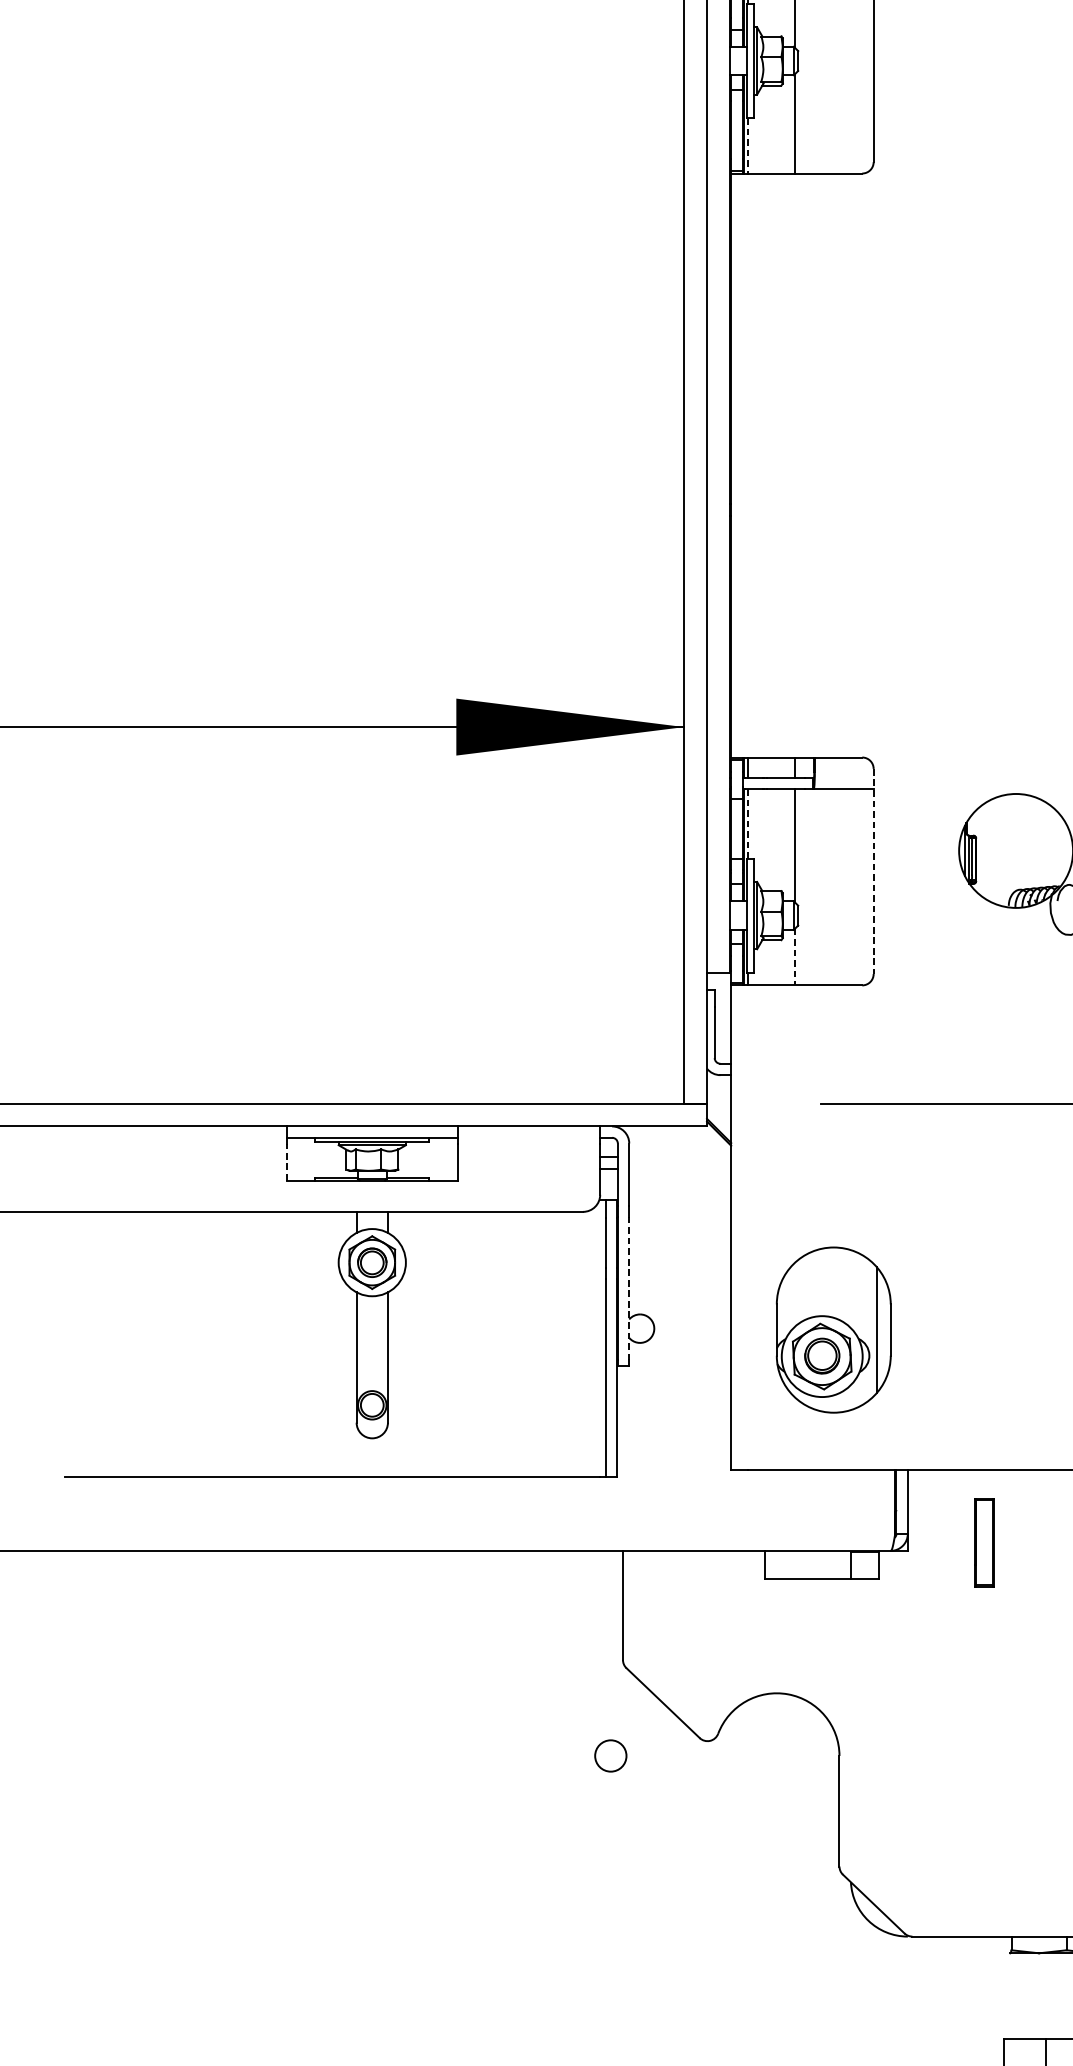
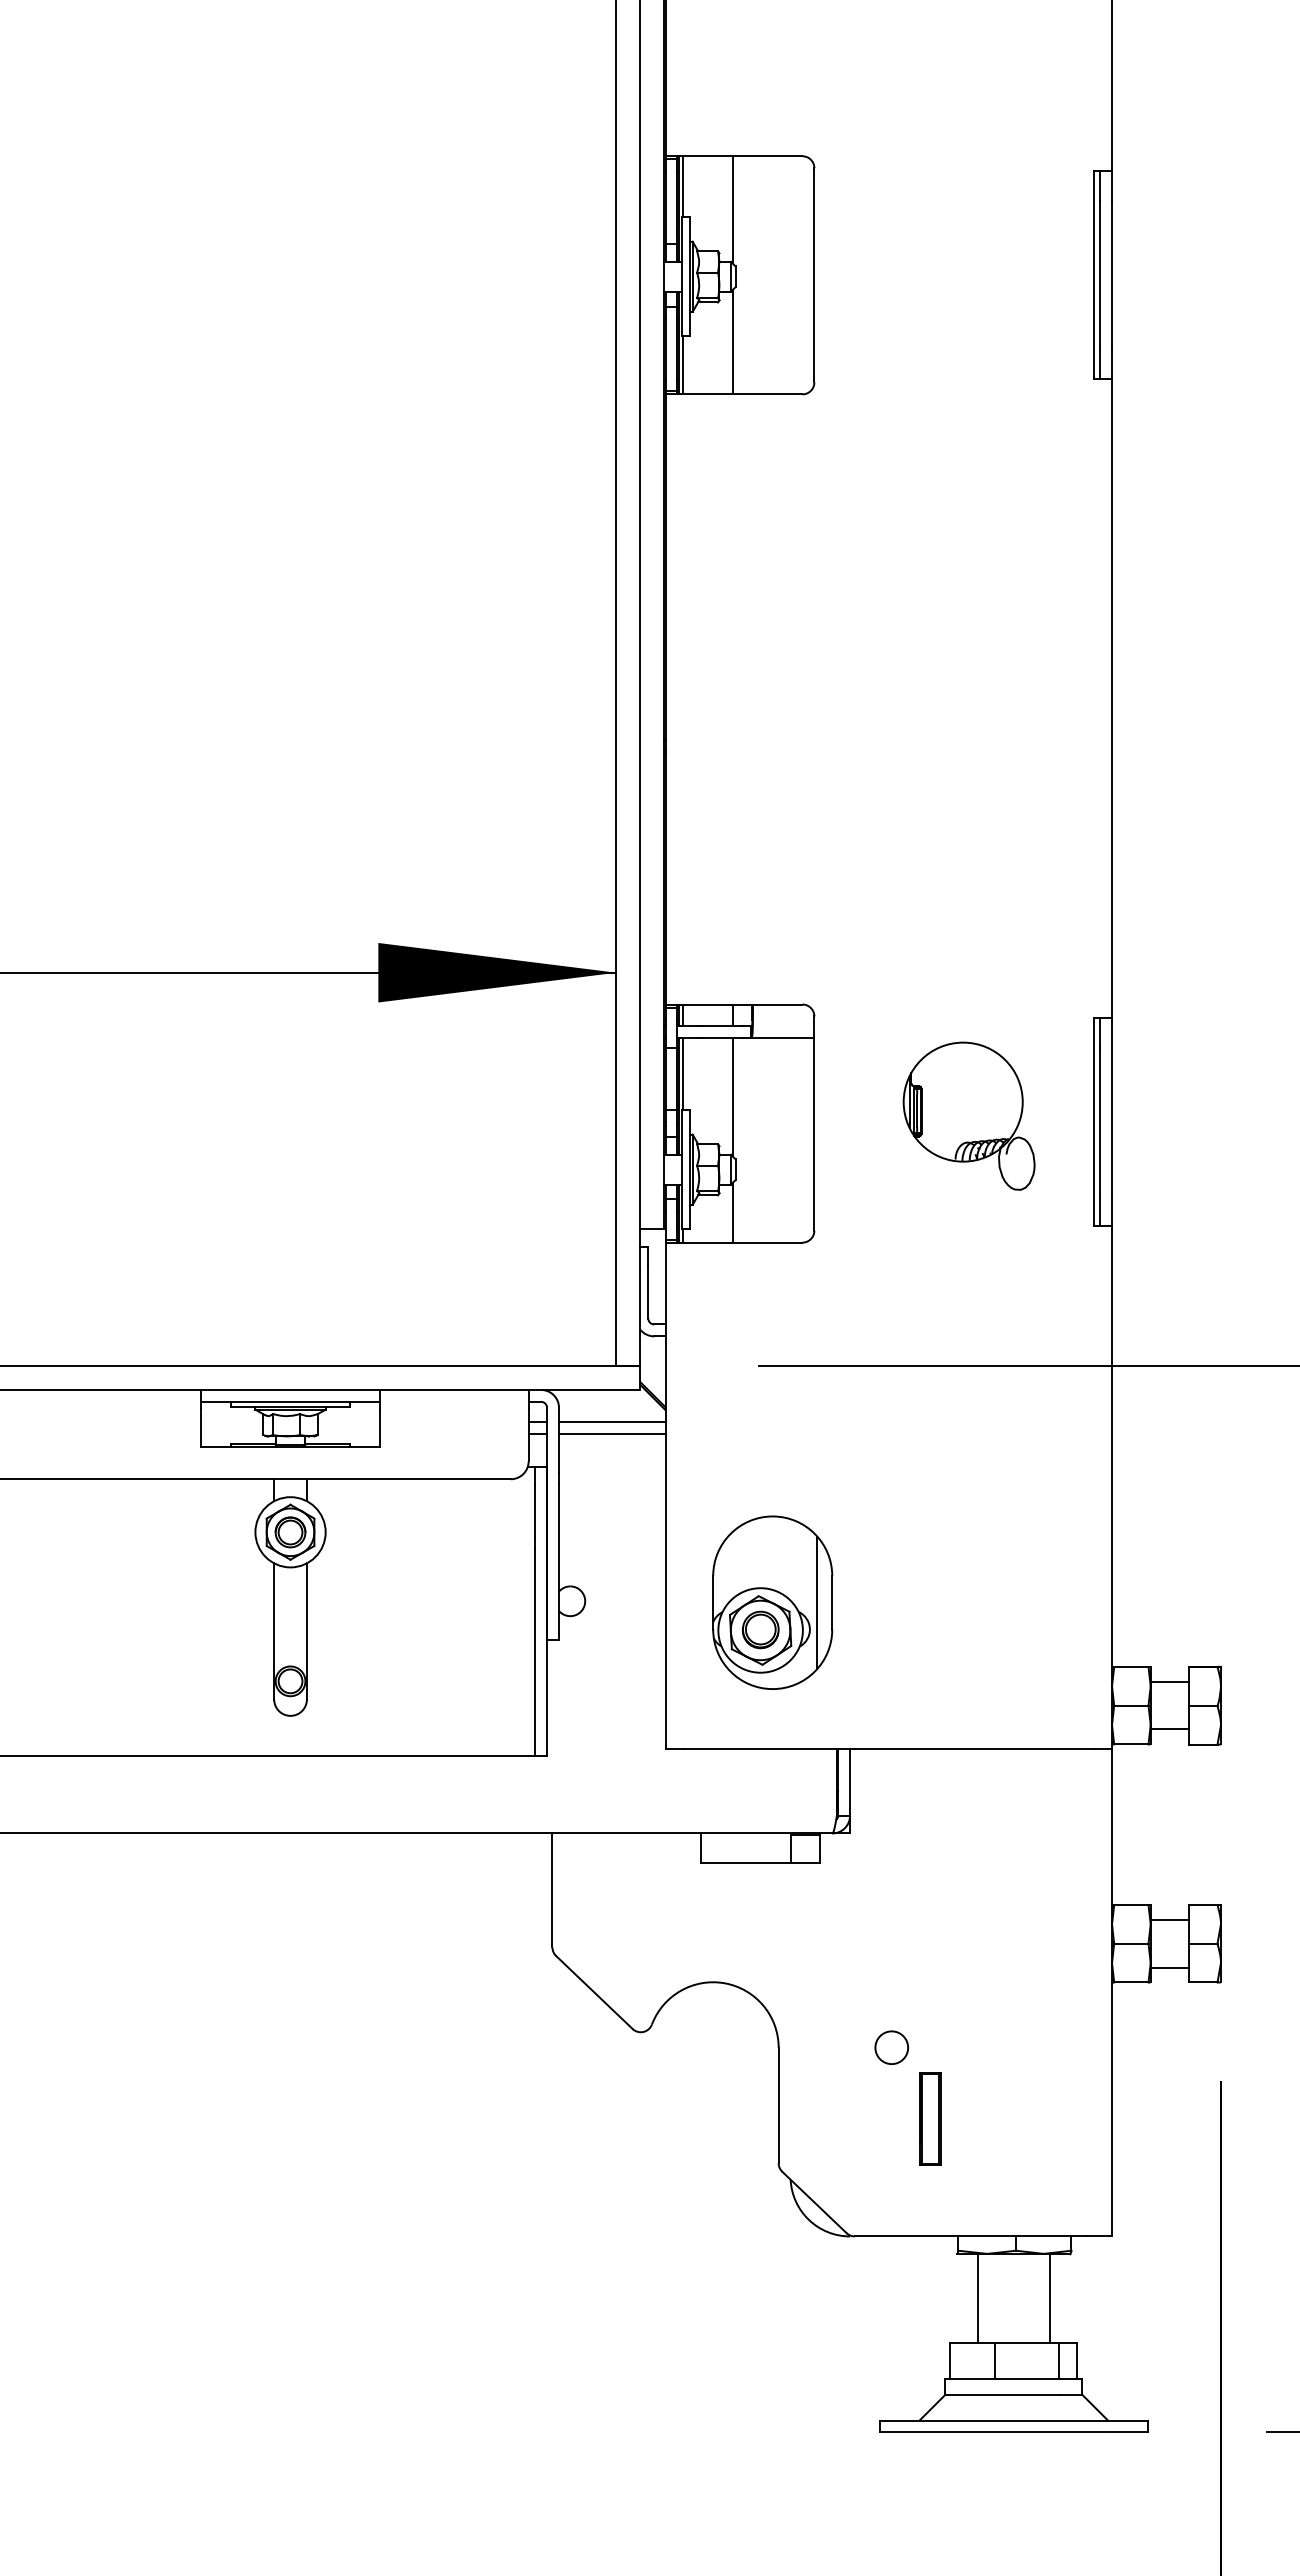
line: (748, 145) -> (683, 365), dashed -> solid
line: (748, 824) -> (683, 1074), dashed -> solid
line: (873, 872) -> (814, 1124), dashed -> solid
line: (795, 956) -> (732, 1212), dashed -> solid
line: (680, 1157) -> (612, 1422), added
line: (287, 1161) -> (201, 1426), dashed -> solid
line: (680, 1169) -> (612, 1434), added
line: (629, 1288) -> (559, 1559), dashed -> solid
part: (984, 1542) -> (930, 2118), moved
circle: (610, 1755) -> (891, 2047), moved
line: (1030, 1995) -> (978, 2298), added

